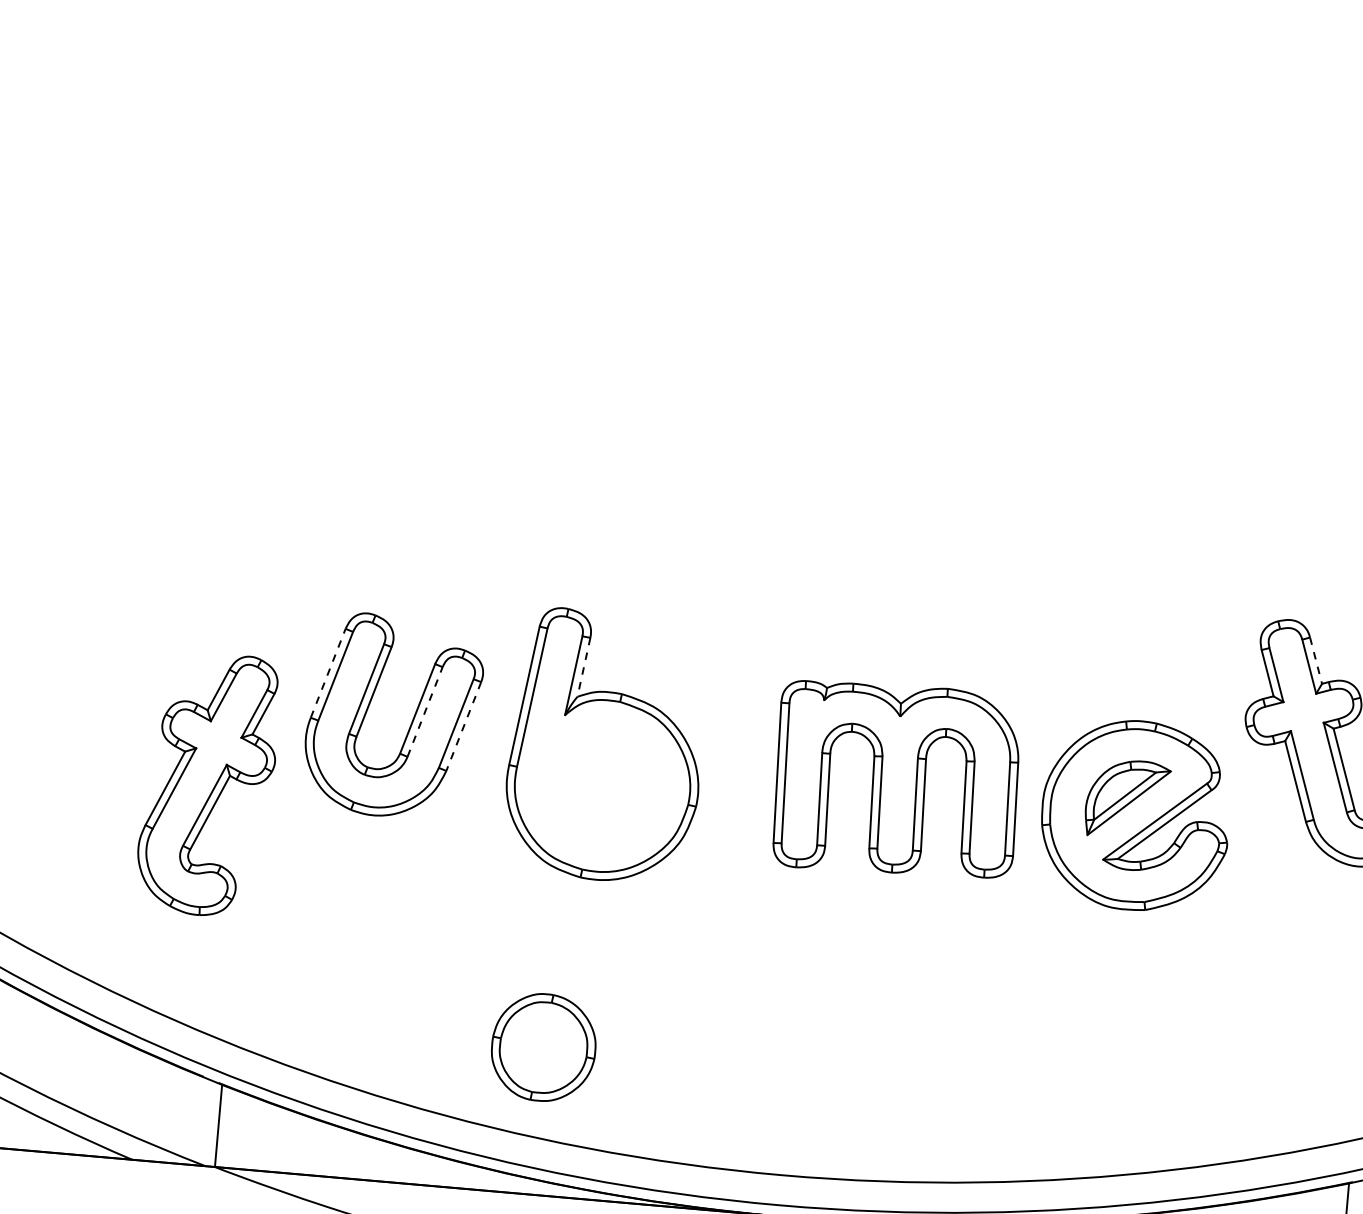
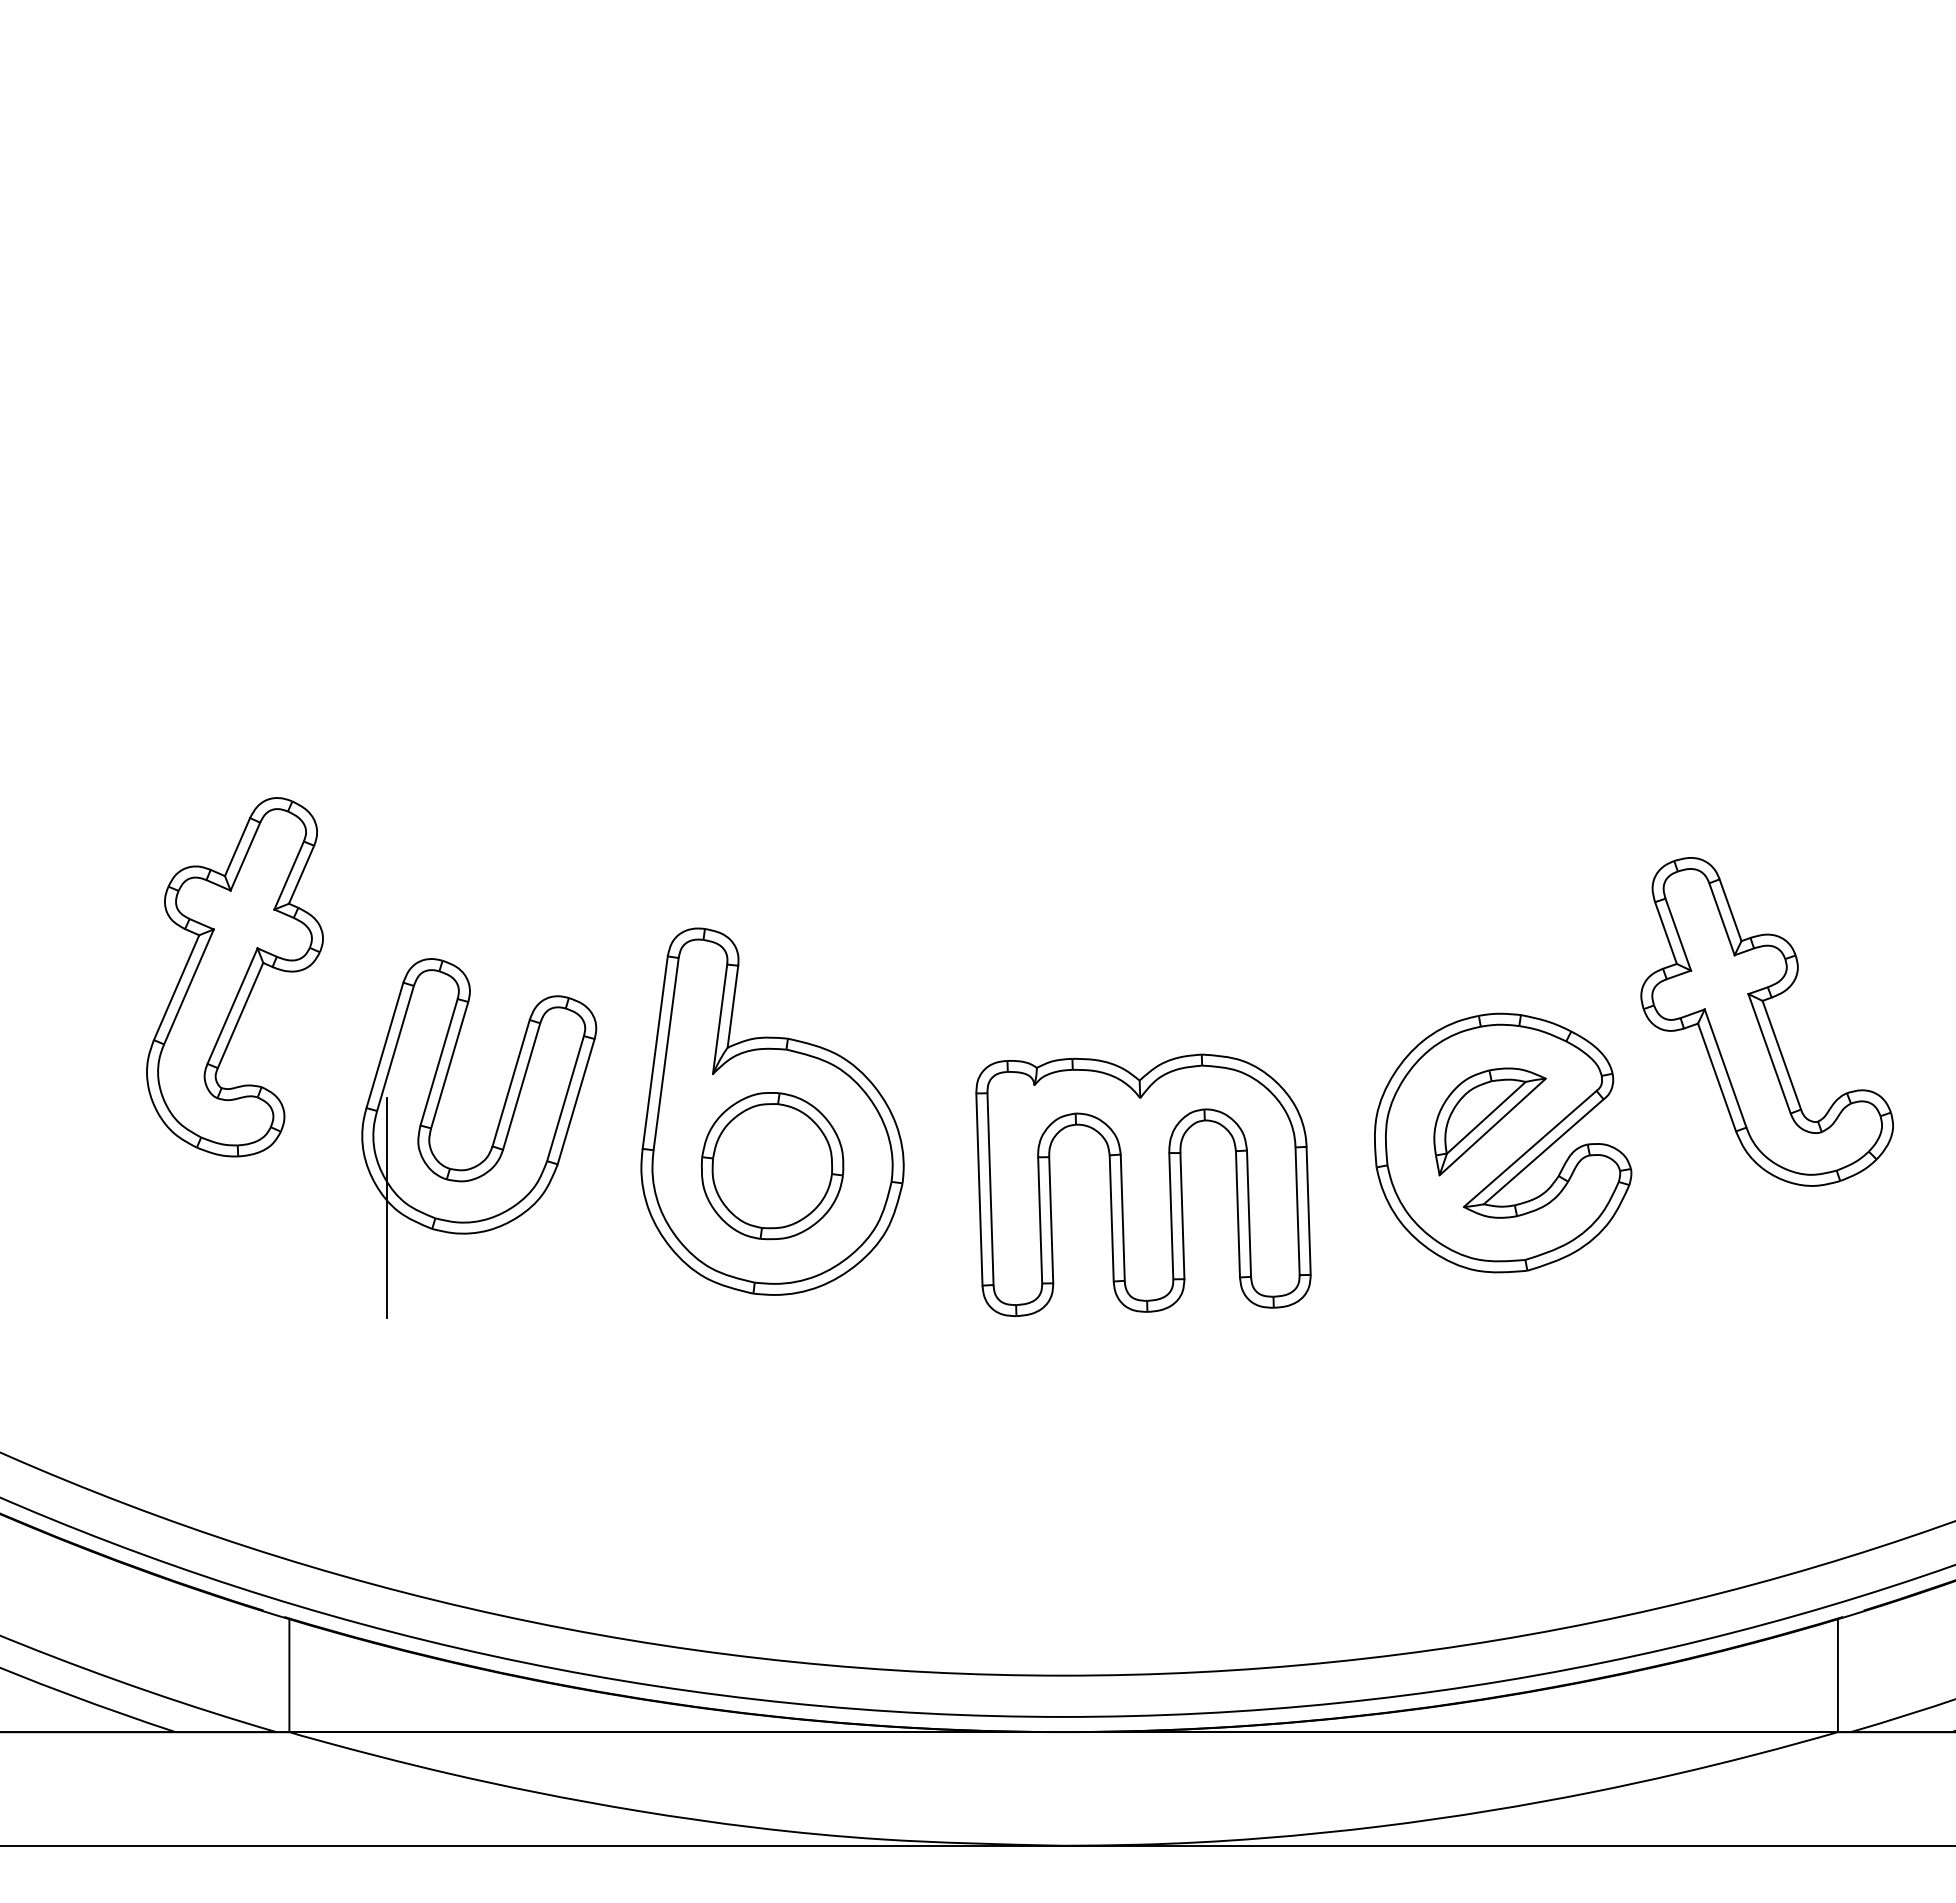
line: (1315, 660) -> (1730, 910), dashed -> solid
line: (583, 667) -> (732, 1007), dashed -> solid
line: (328, 672) -> (385, 1044), dashed -> solid
line: (424, 711) -> (521, 1086), dashed -> solid
line: (463, 727) -> (576, 1102), dashed -> solid
part: (897, 779) -> (1143, 1184), moved
part: (208, 784) -> (234, 977), moved
line: (319, 791) -> (387, 1207), added
part: (543, 1047) -> (772, 1166), moved

